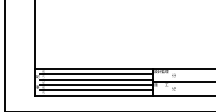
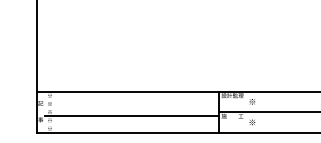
line: (96, 74) -> (131, 100), removed
line: (96, 79) -> (131, 108), removed
line: (96, 90) -> (131, 125), removed

